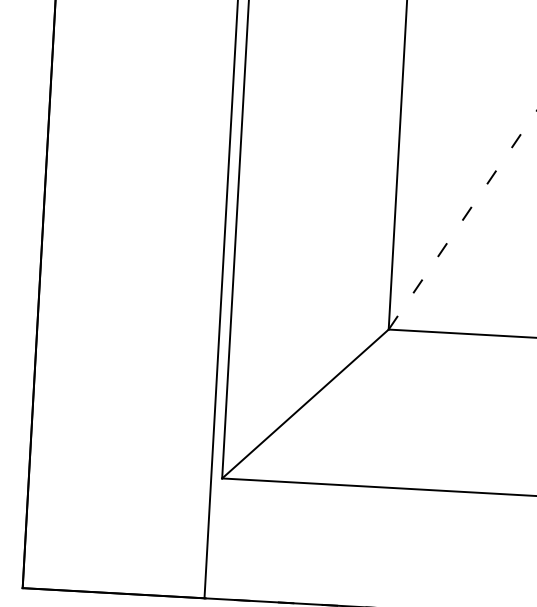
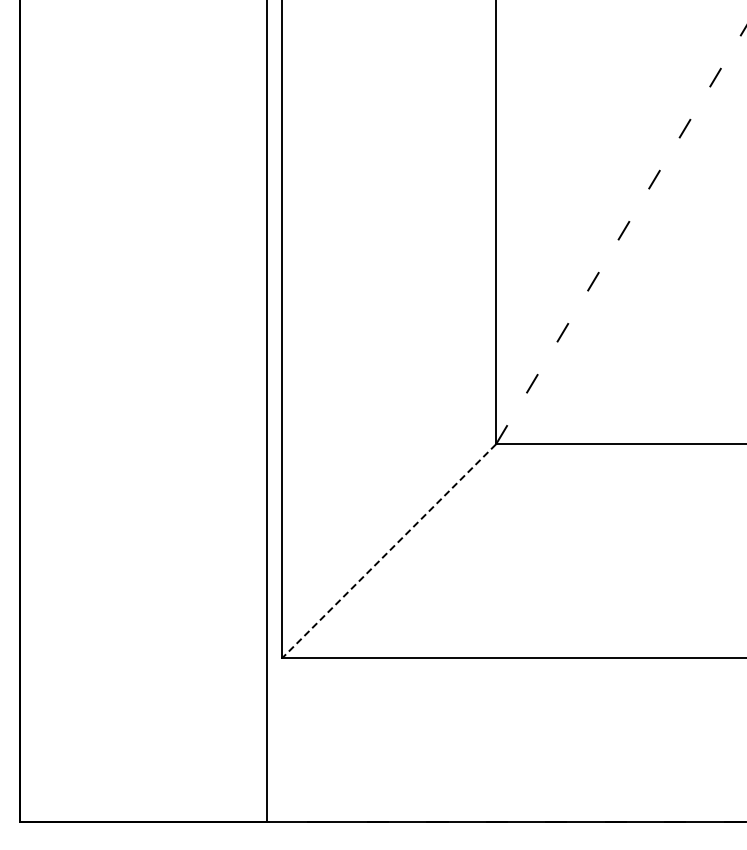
line: (305, 404) -> (388, 551), solid -> dashed

